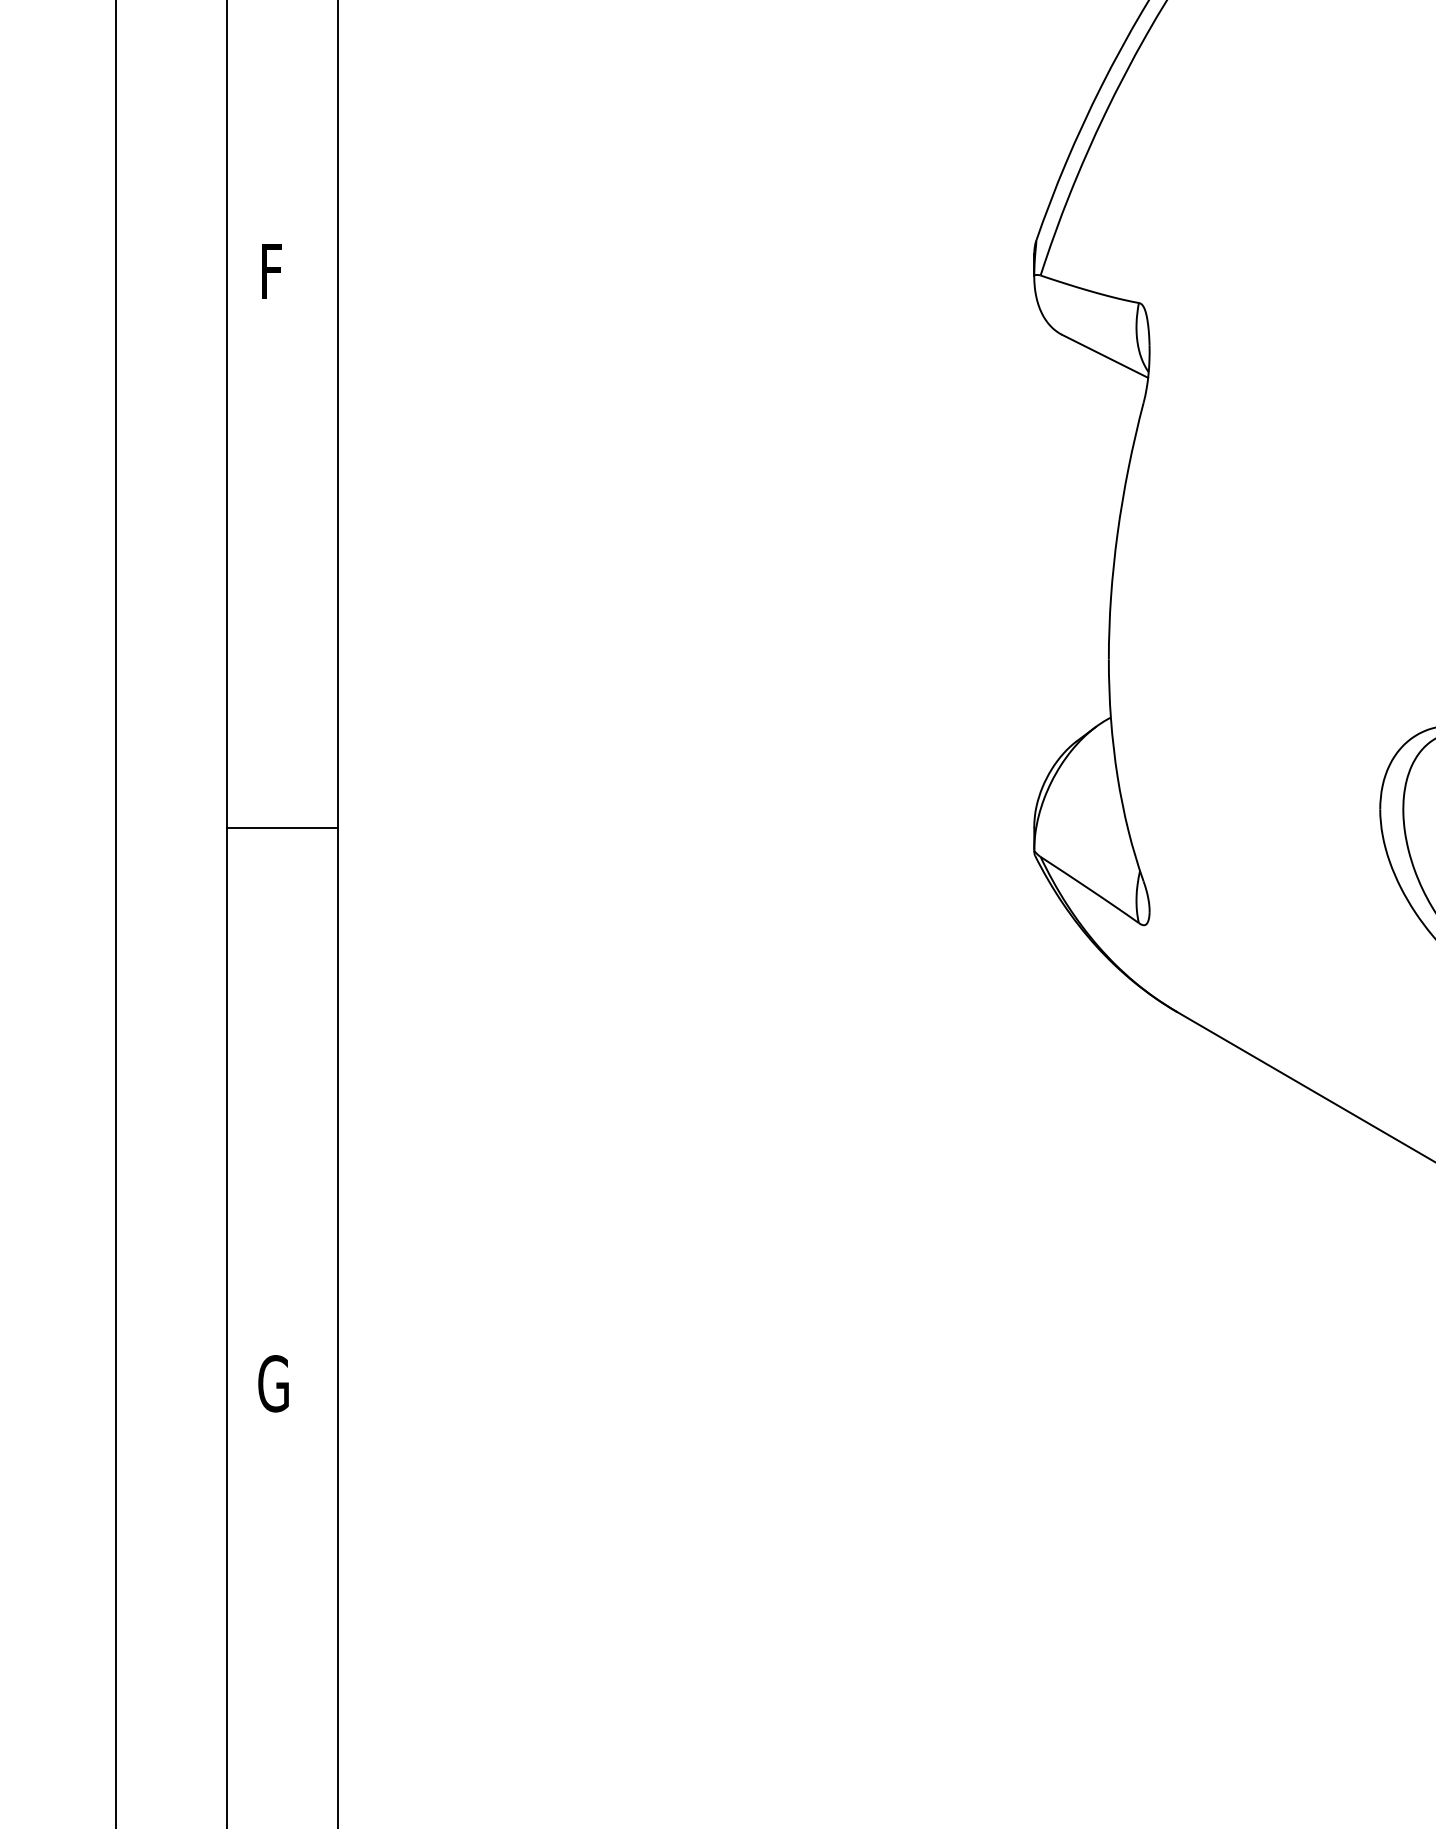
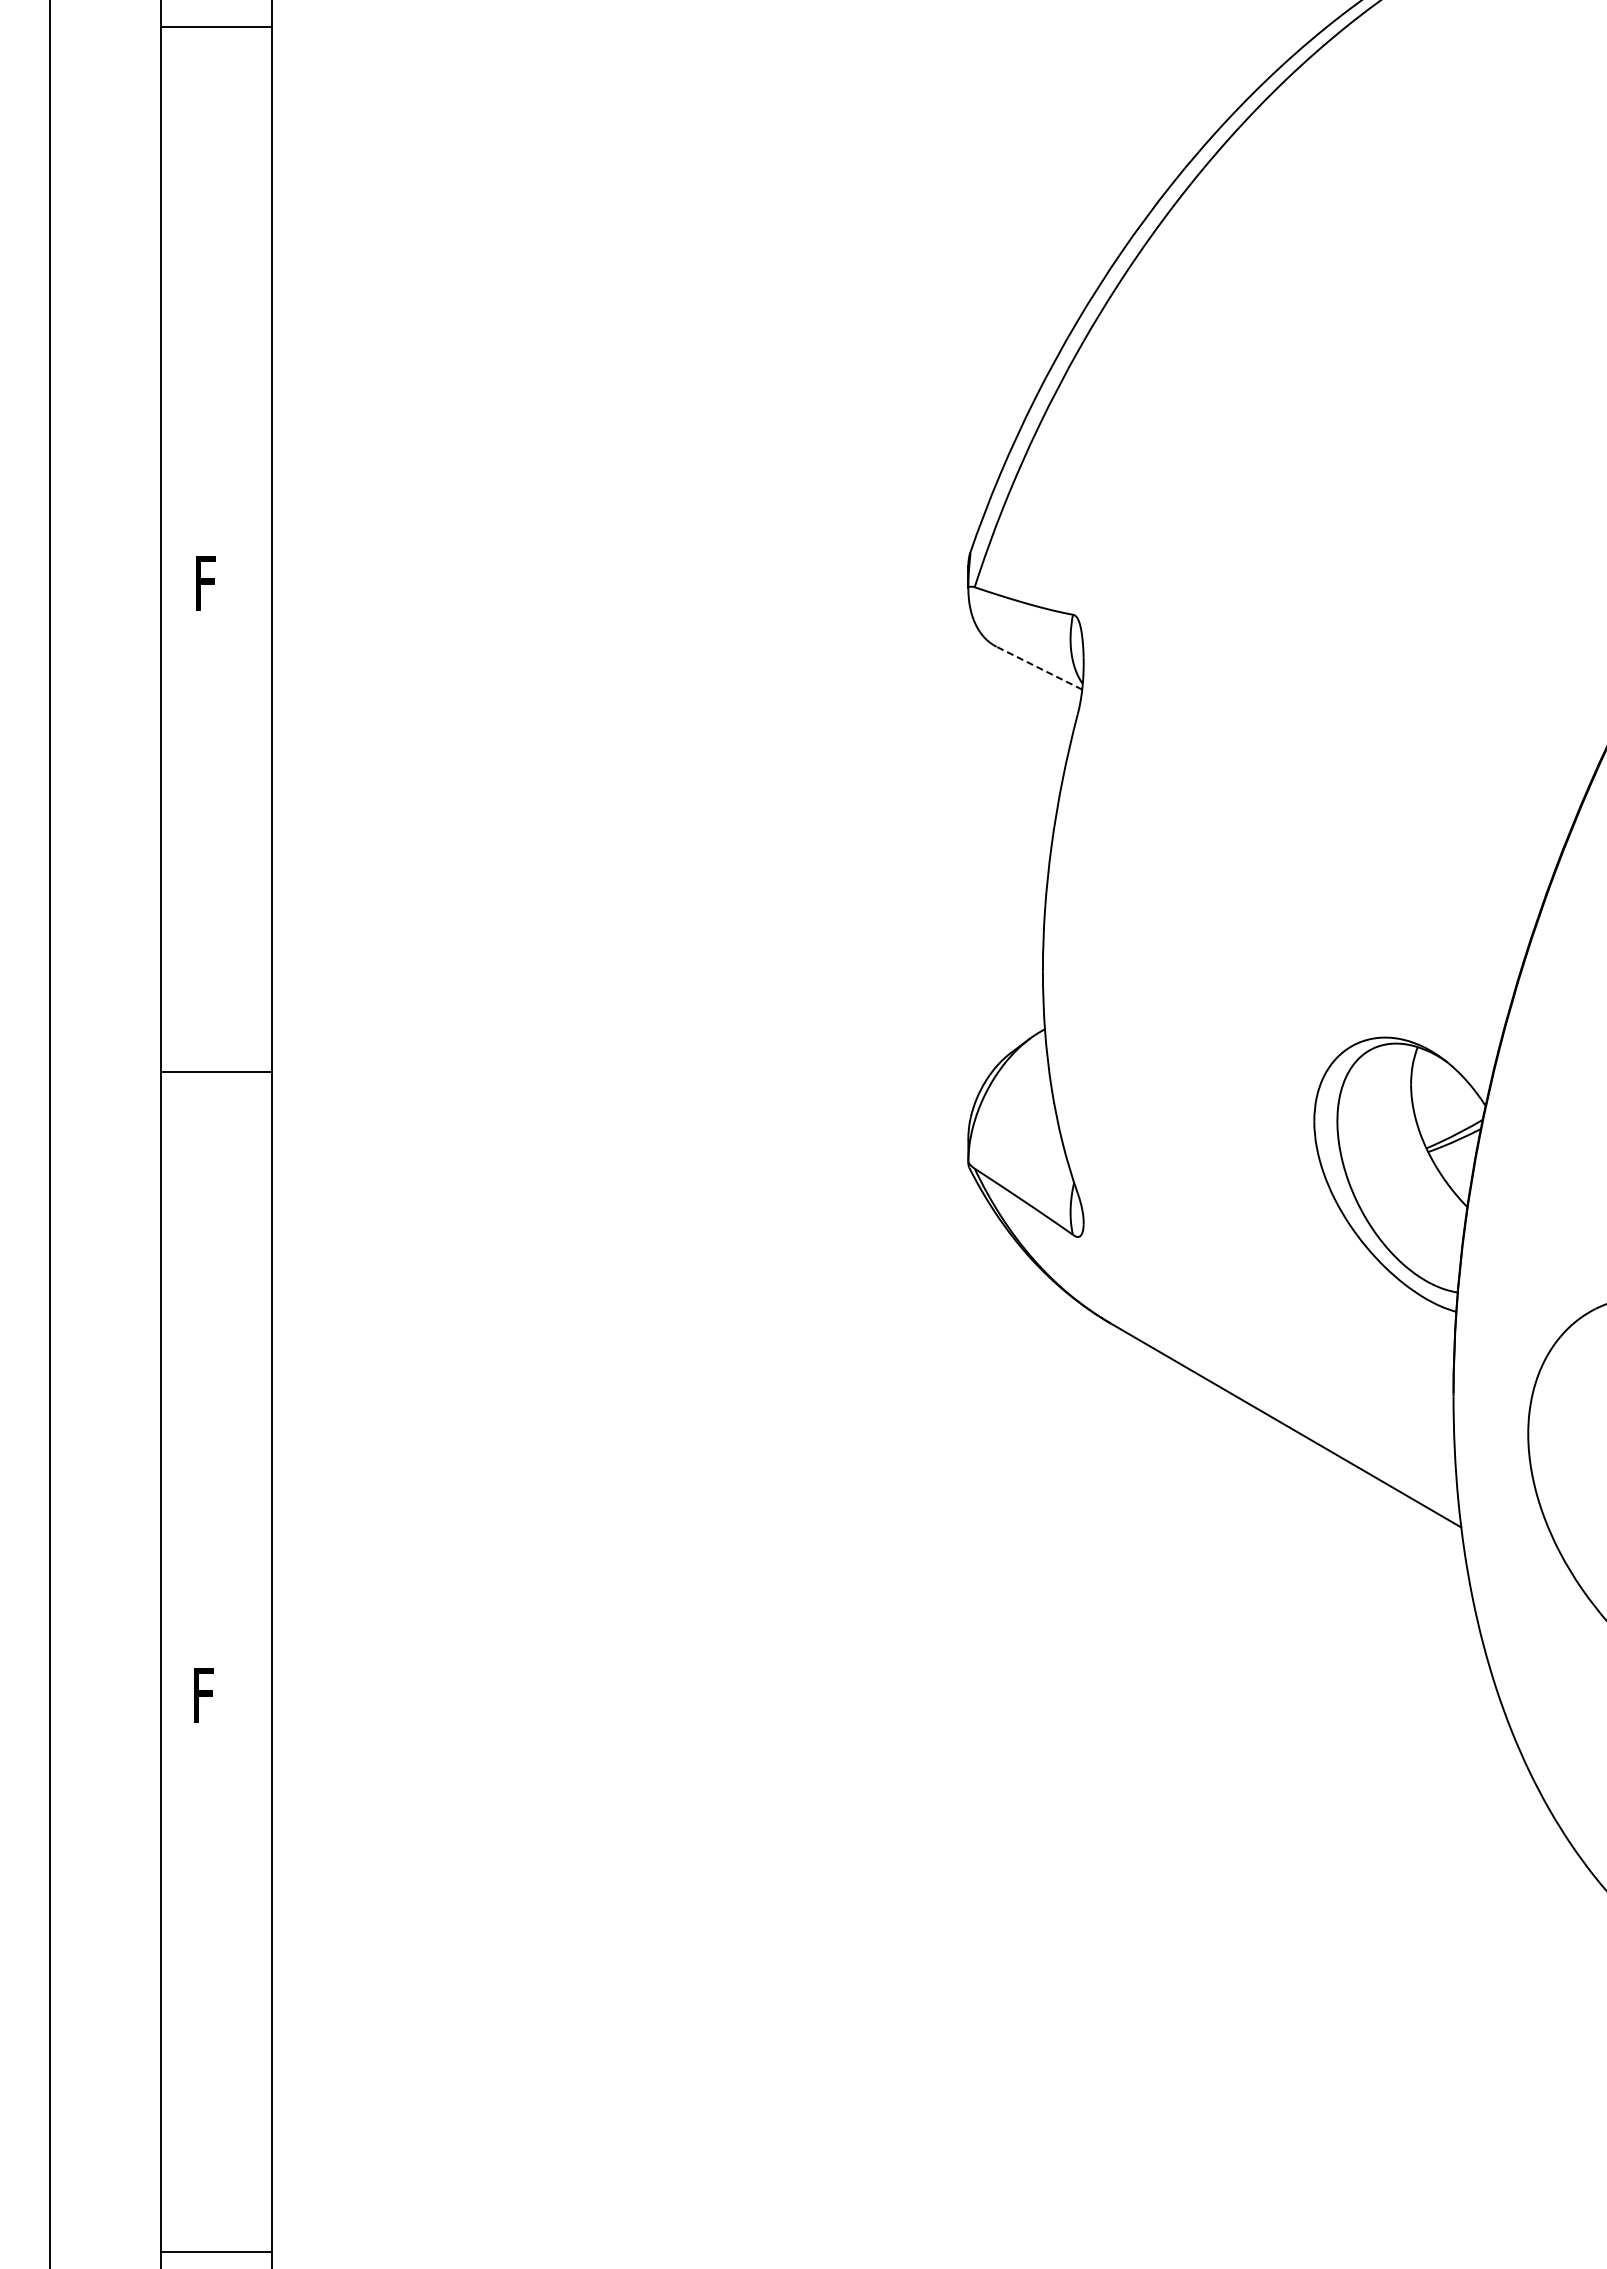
line: (1105, 356) -> (1039, 668), solid -> dashed
line: (282, 827) -> (216, 1072), moved
text: (273, 1383) -> (207, 1695), G -> F

